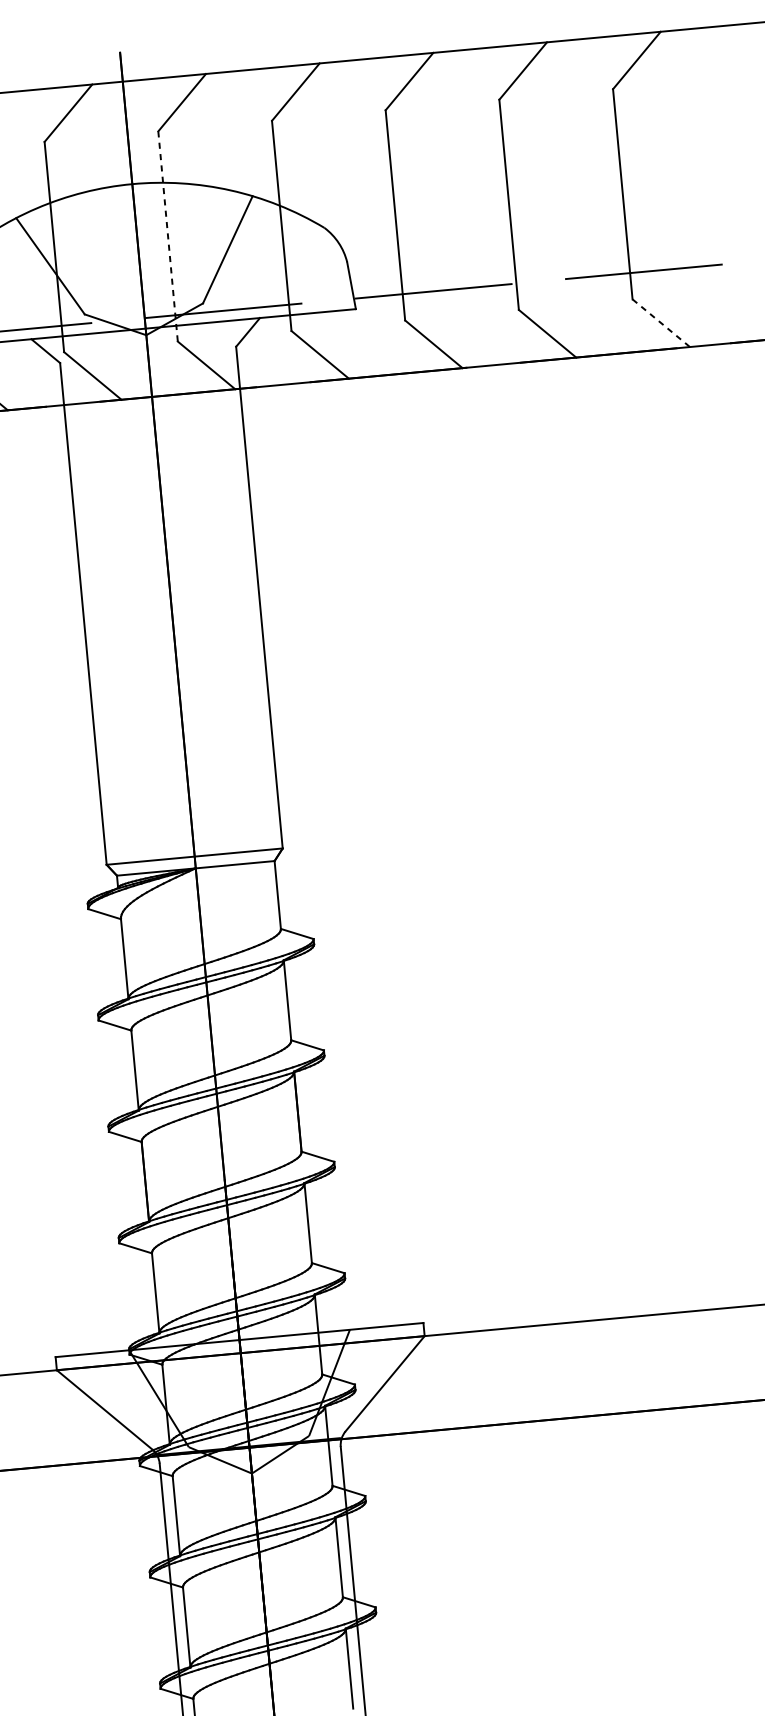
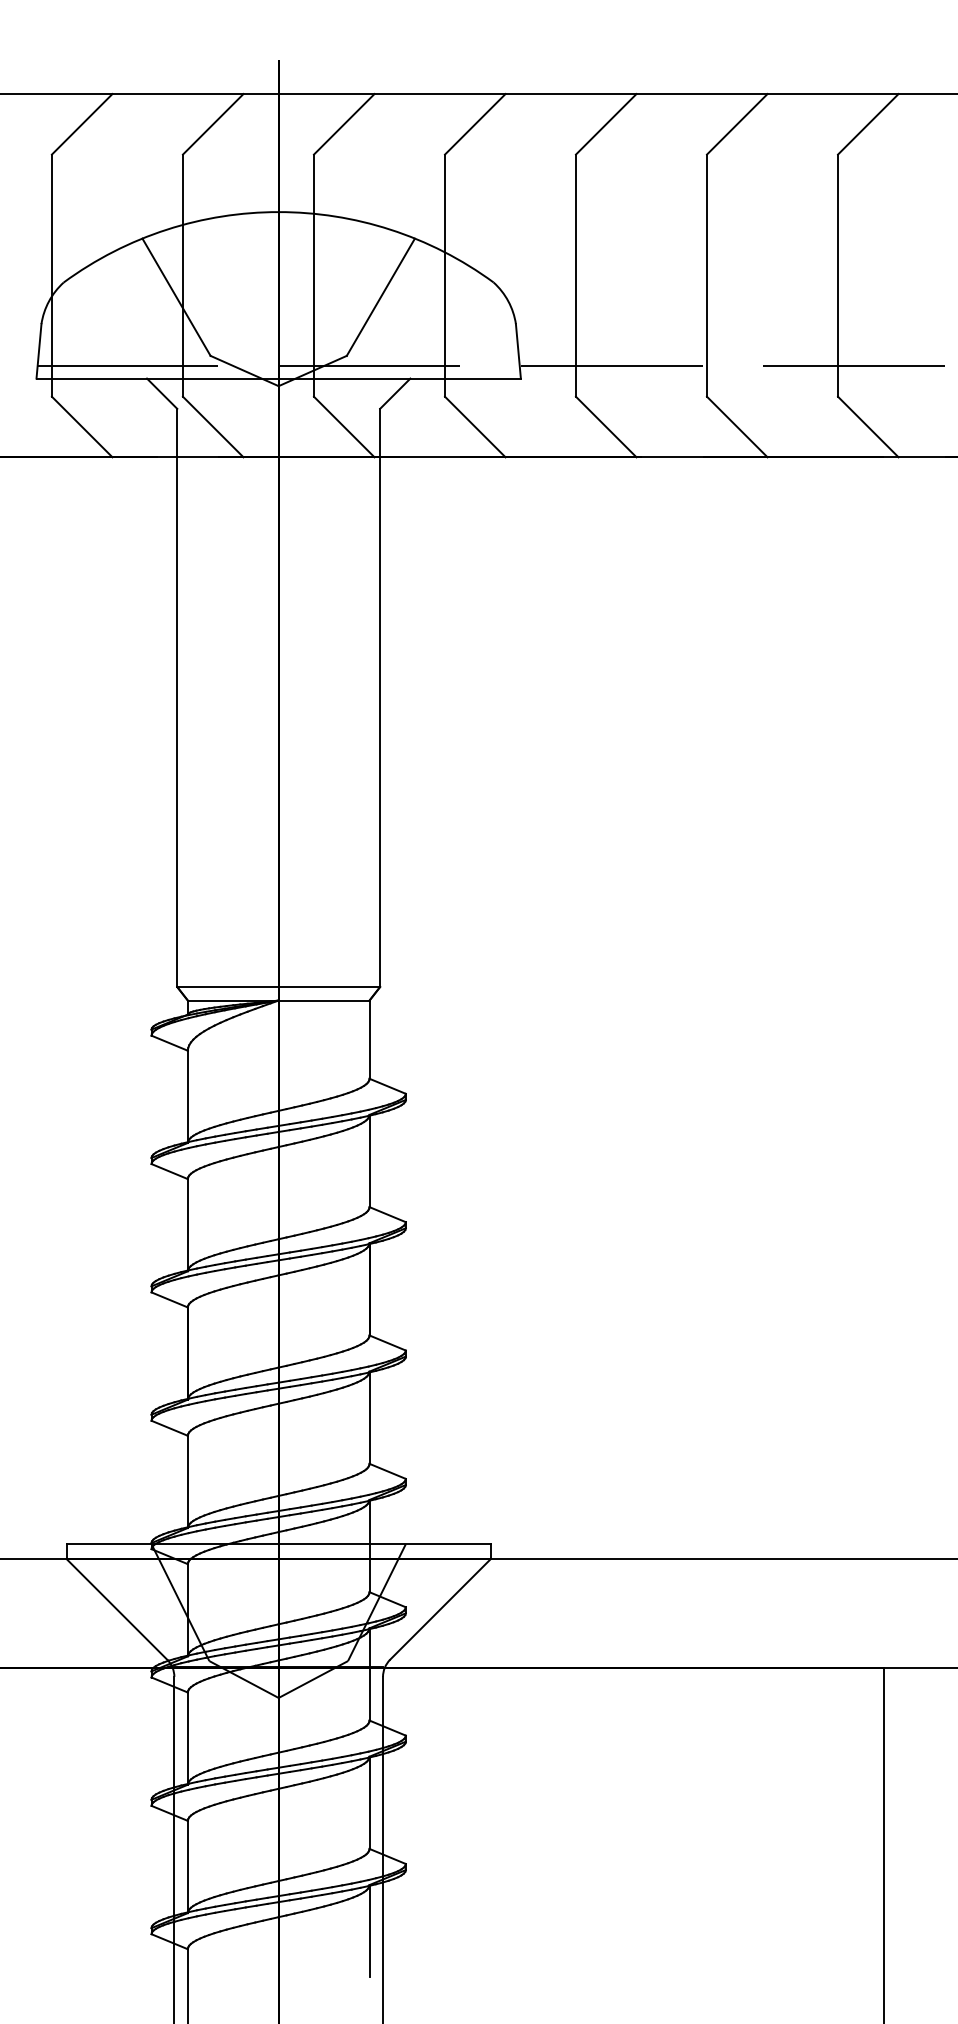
line: (168, 237) -> (314, 276), dashed -> solid
line: (661, 323) -> (868, 427), dashed -> solid

